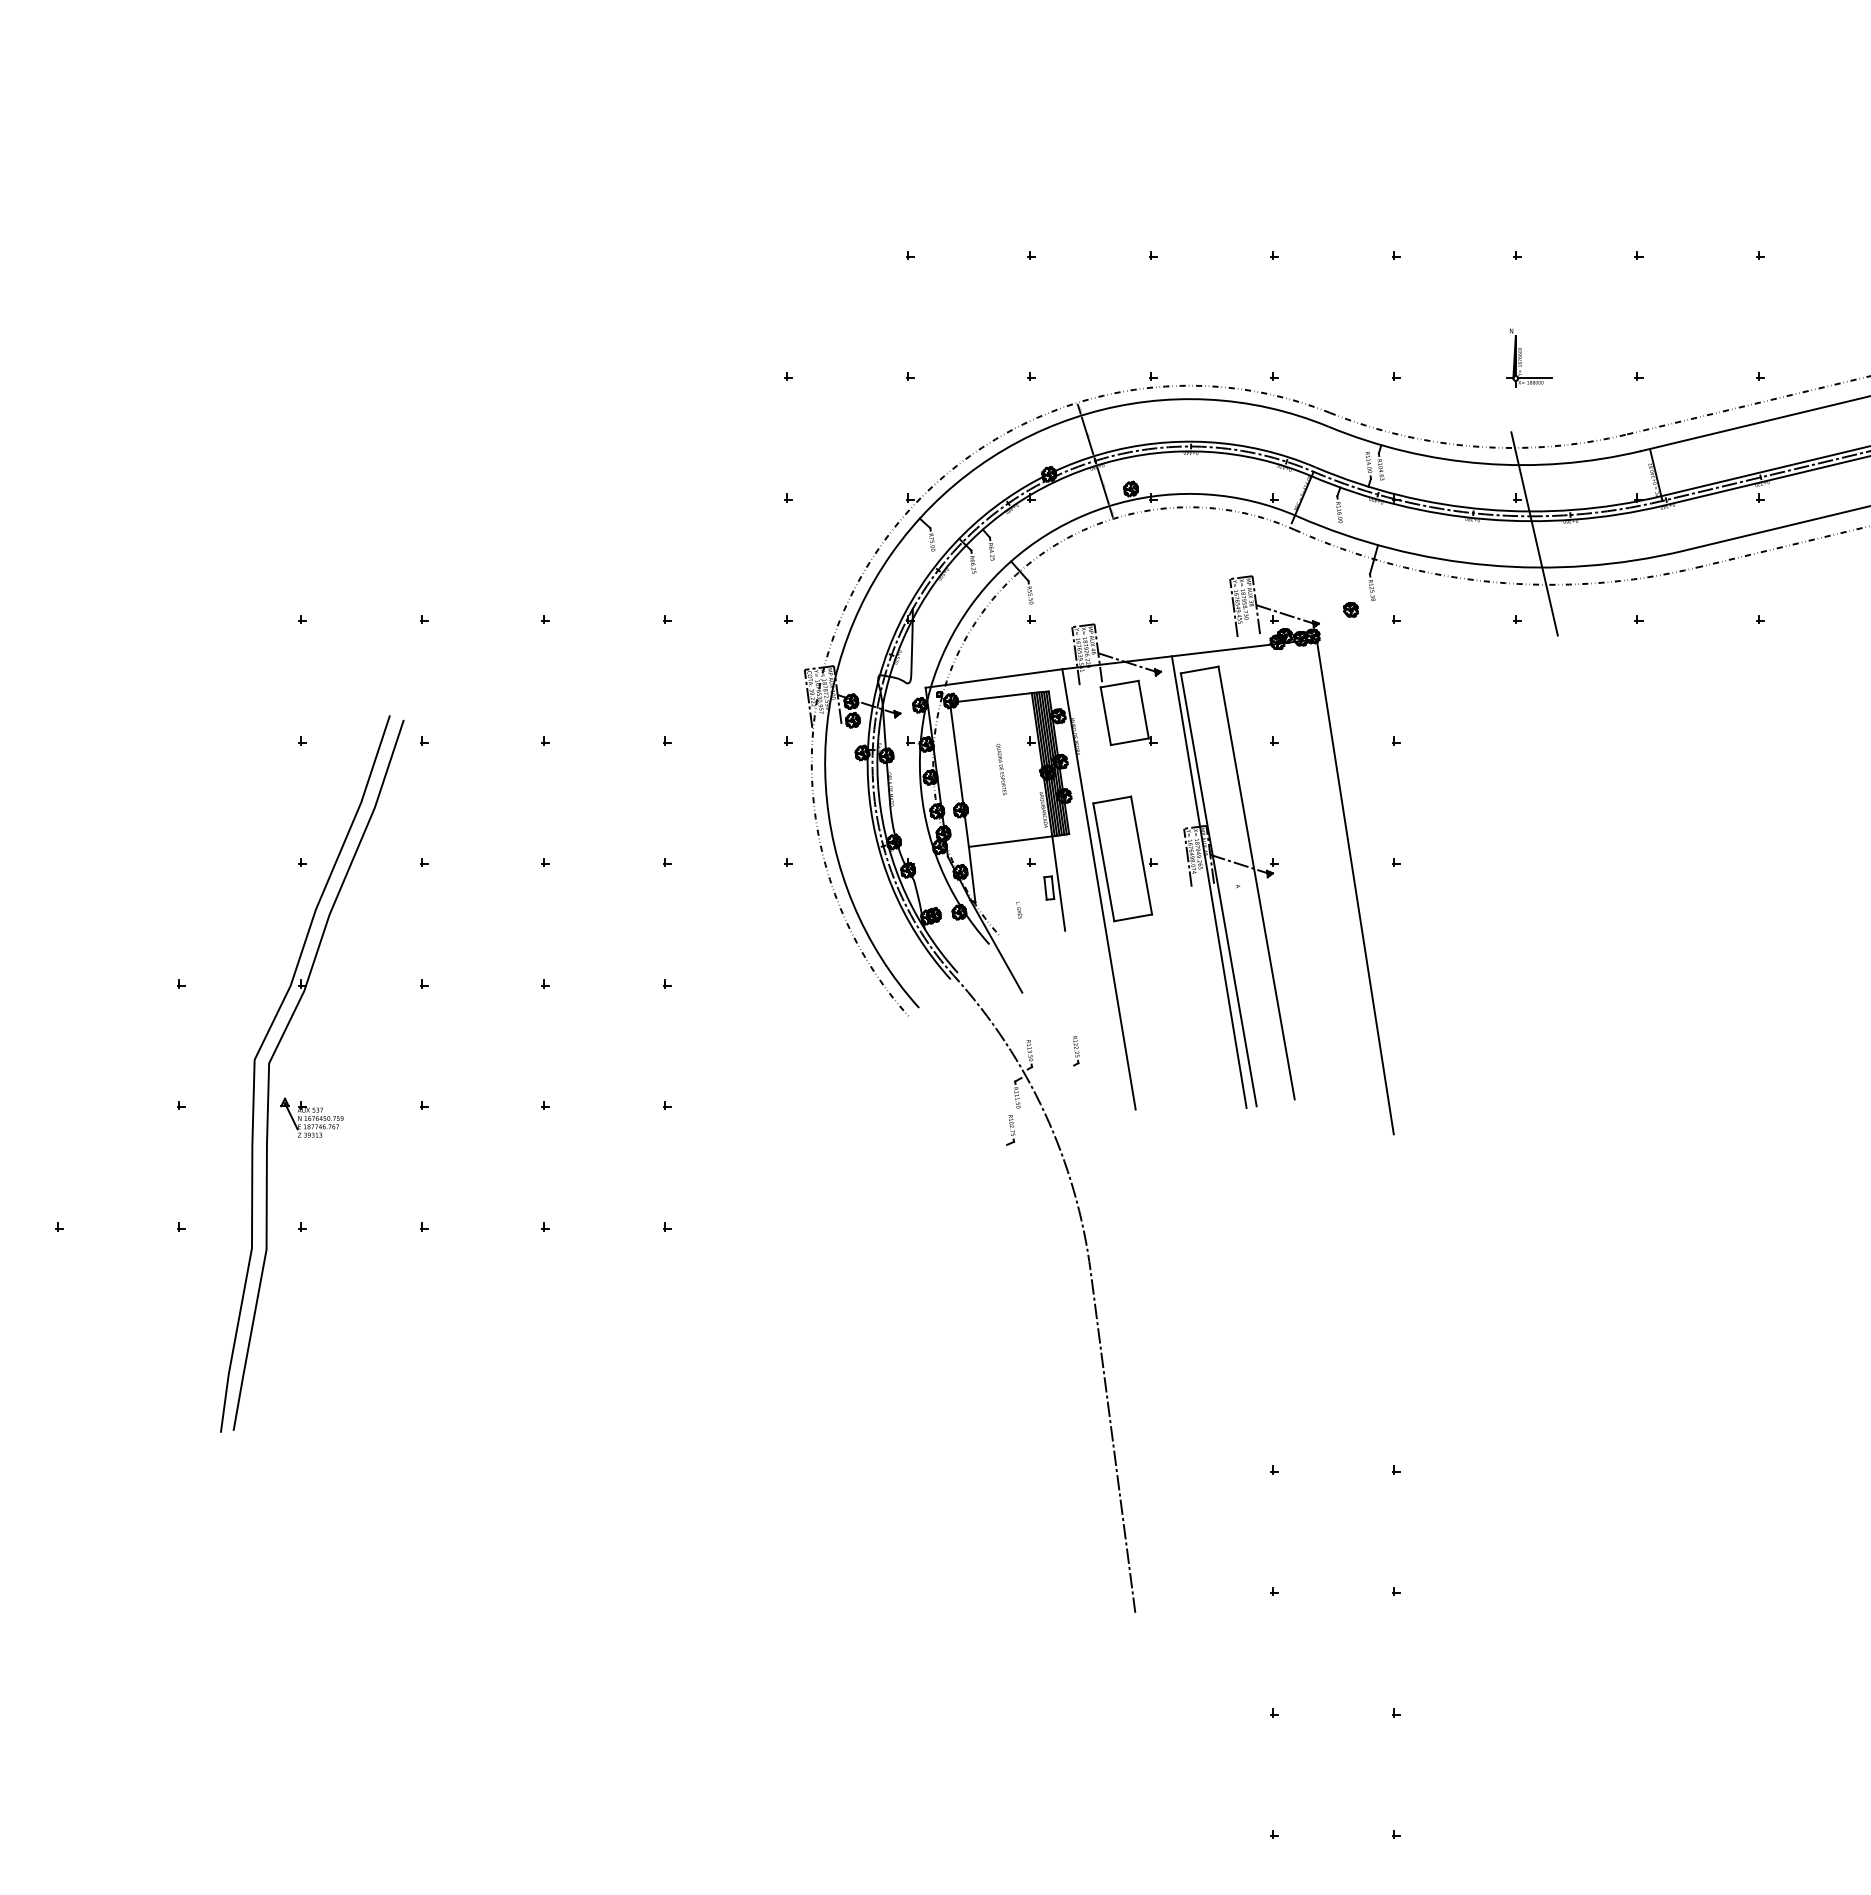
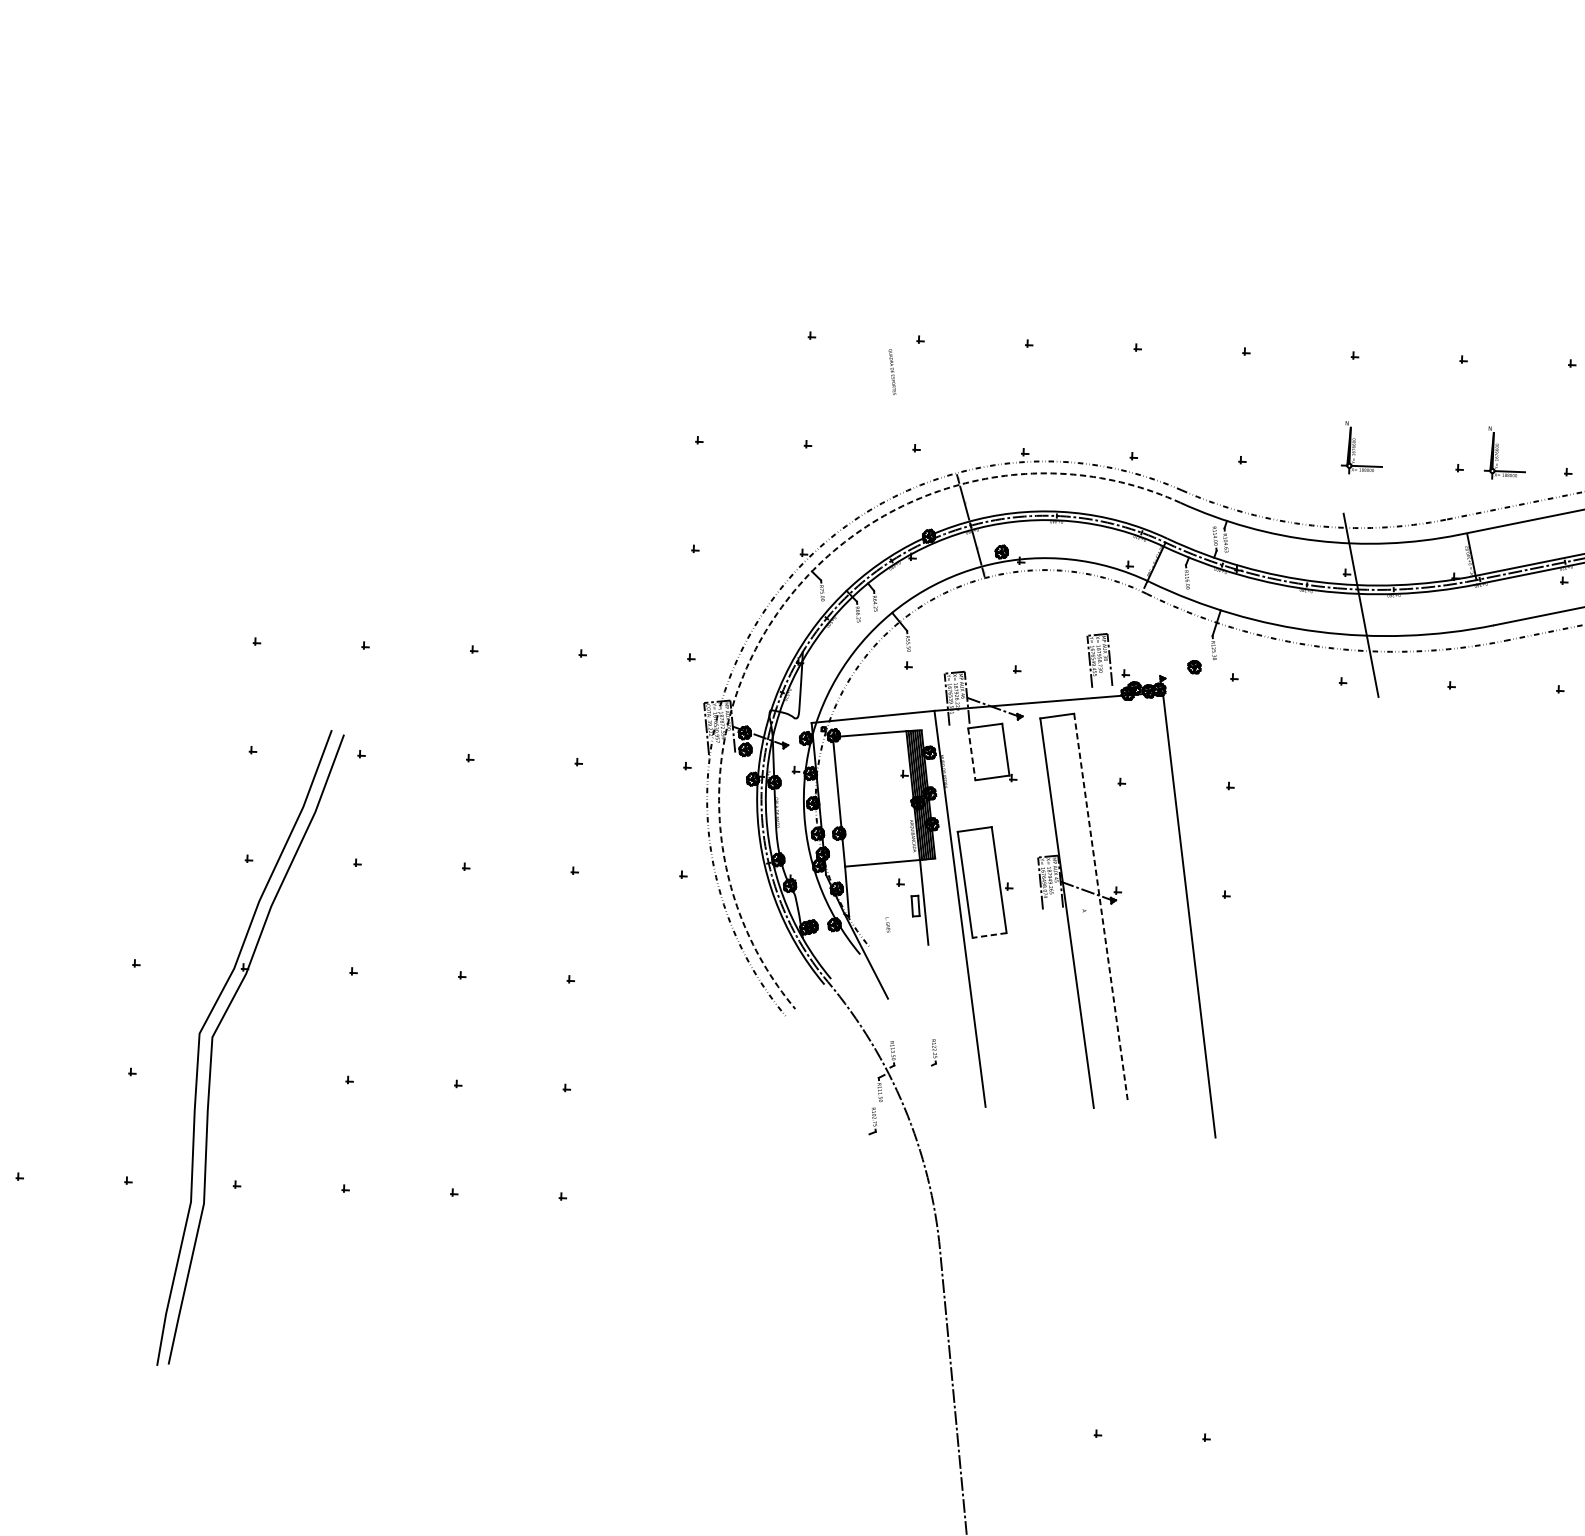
part: (1681, 357) -> (1498, 452), added
arc: (891, 553) -> (785, 601), solid -> dashed
line: (1285, 614) -> (1135, 669), removed
line: (1105, 716) -> (971, 754), solid -> dashed
text: (1001, 769) -> (892, 372), moved
line: (1208, 882) -> (1058, 906), removed
line: (1256, 883) -> (1101, 908), solid -> dashed
line: (1132, 917) -> (989, 935), solid -> dashed
part: (311, 1117) -> (248, 1087), removed

